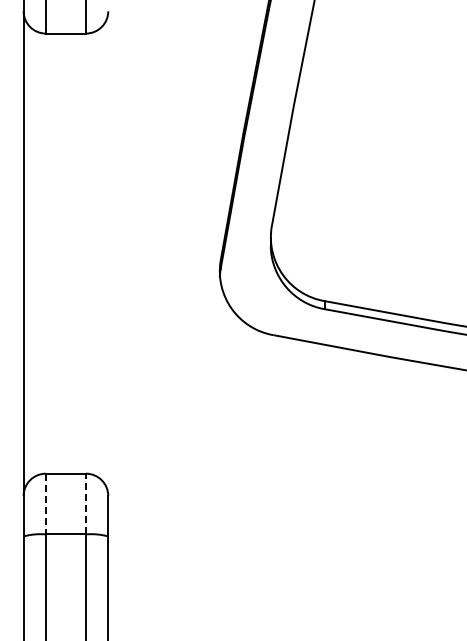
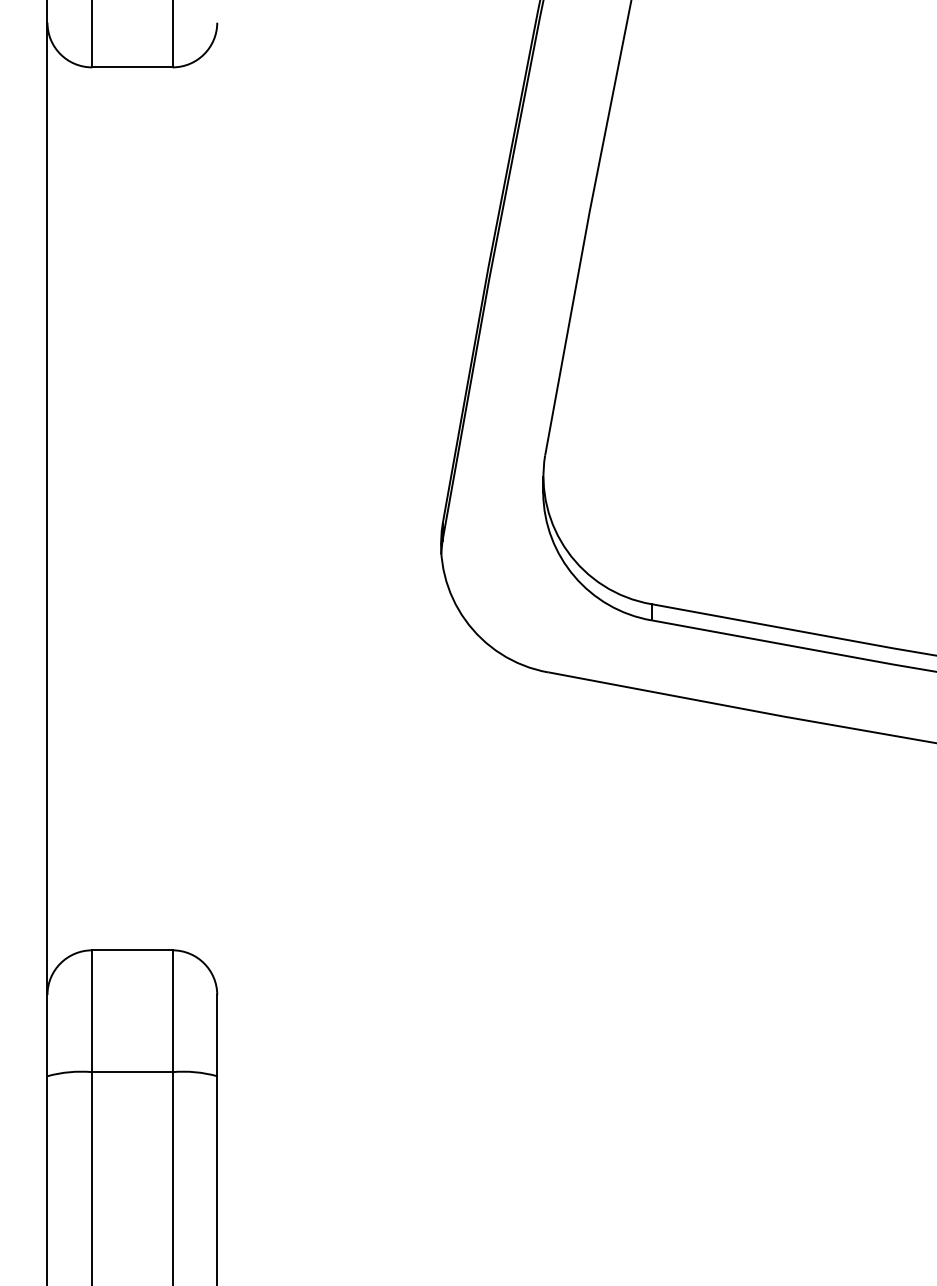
line: (85, 503) -> (171, 1010), dashed -> solid
line: (45, 504) -> (91, 1012), dashed -> solid

